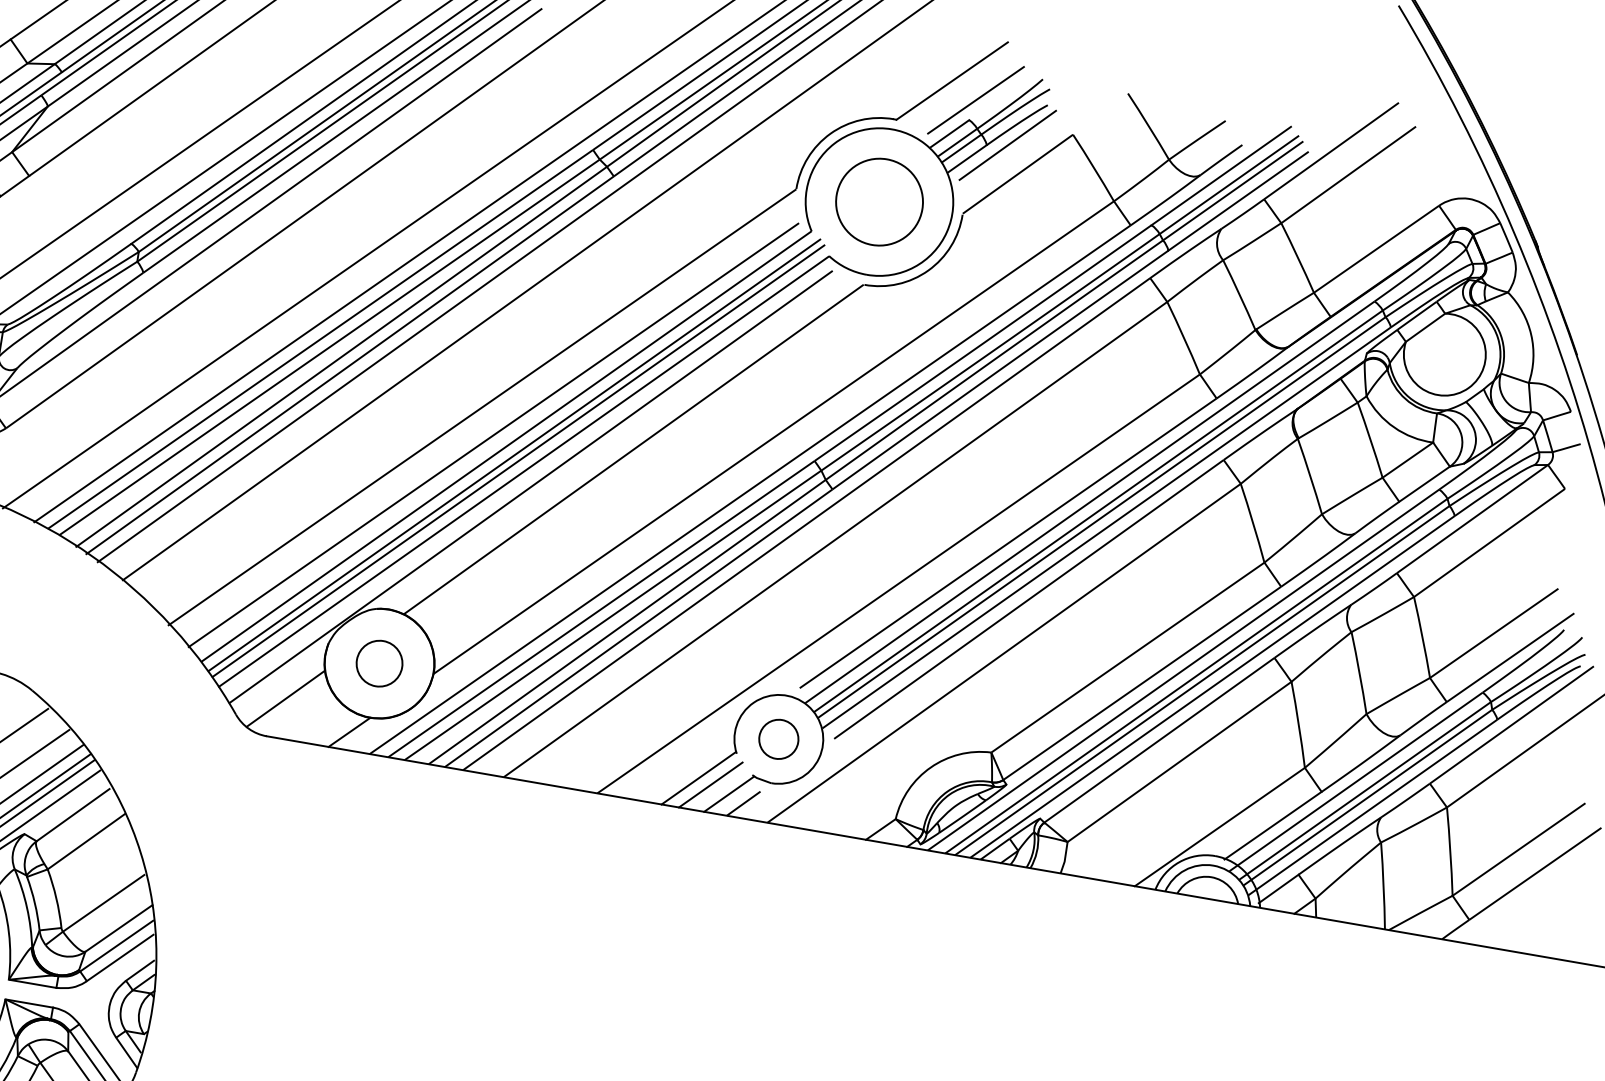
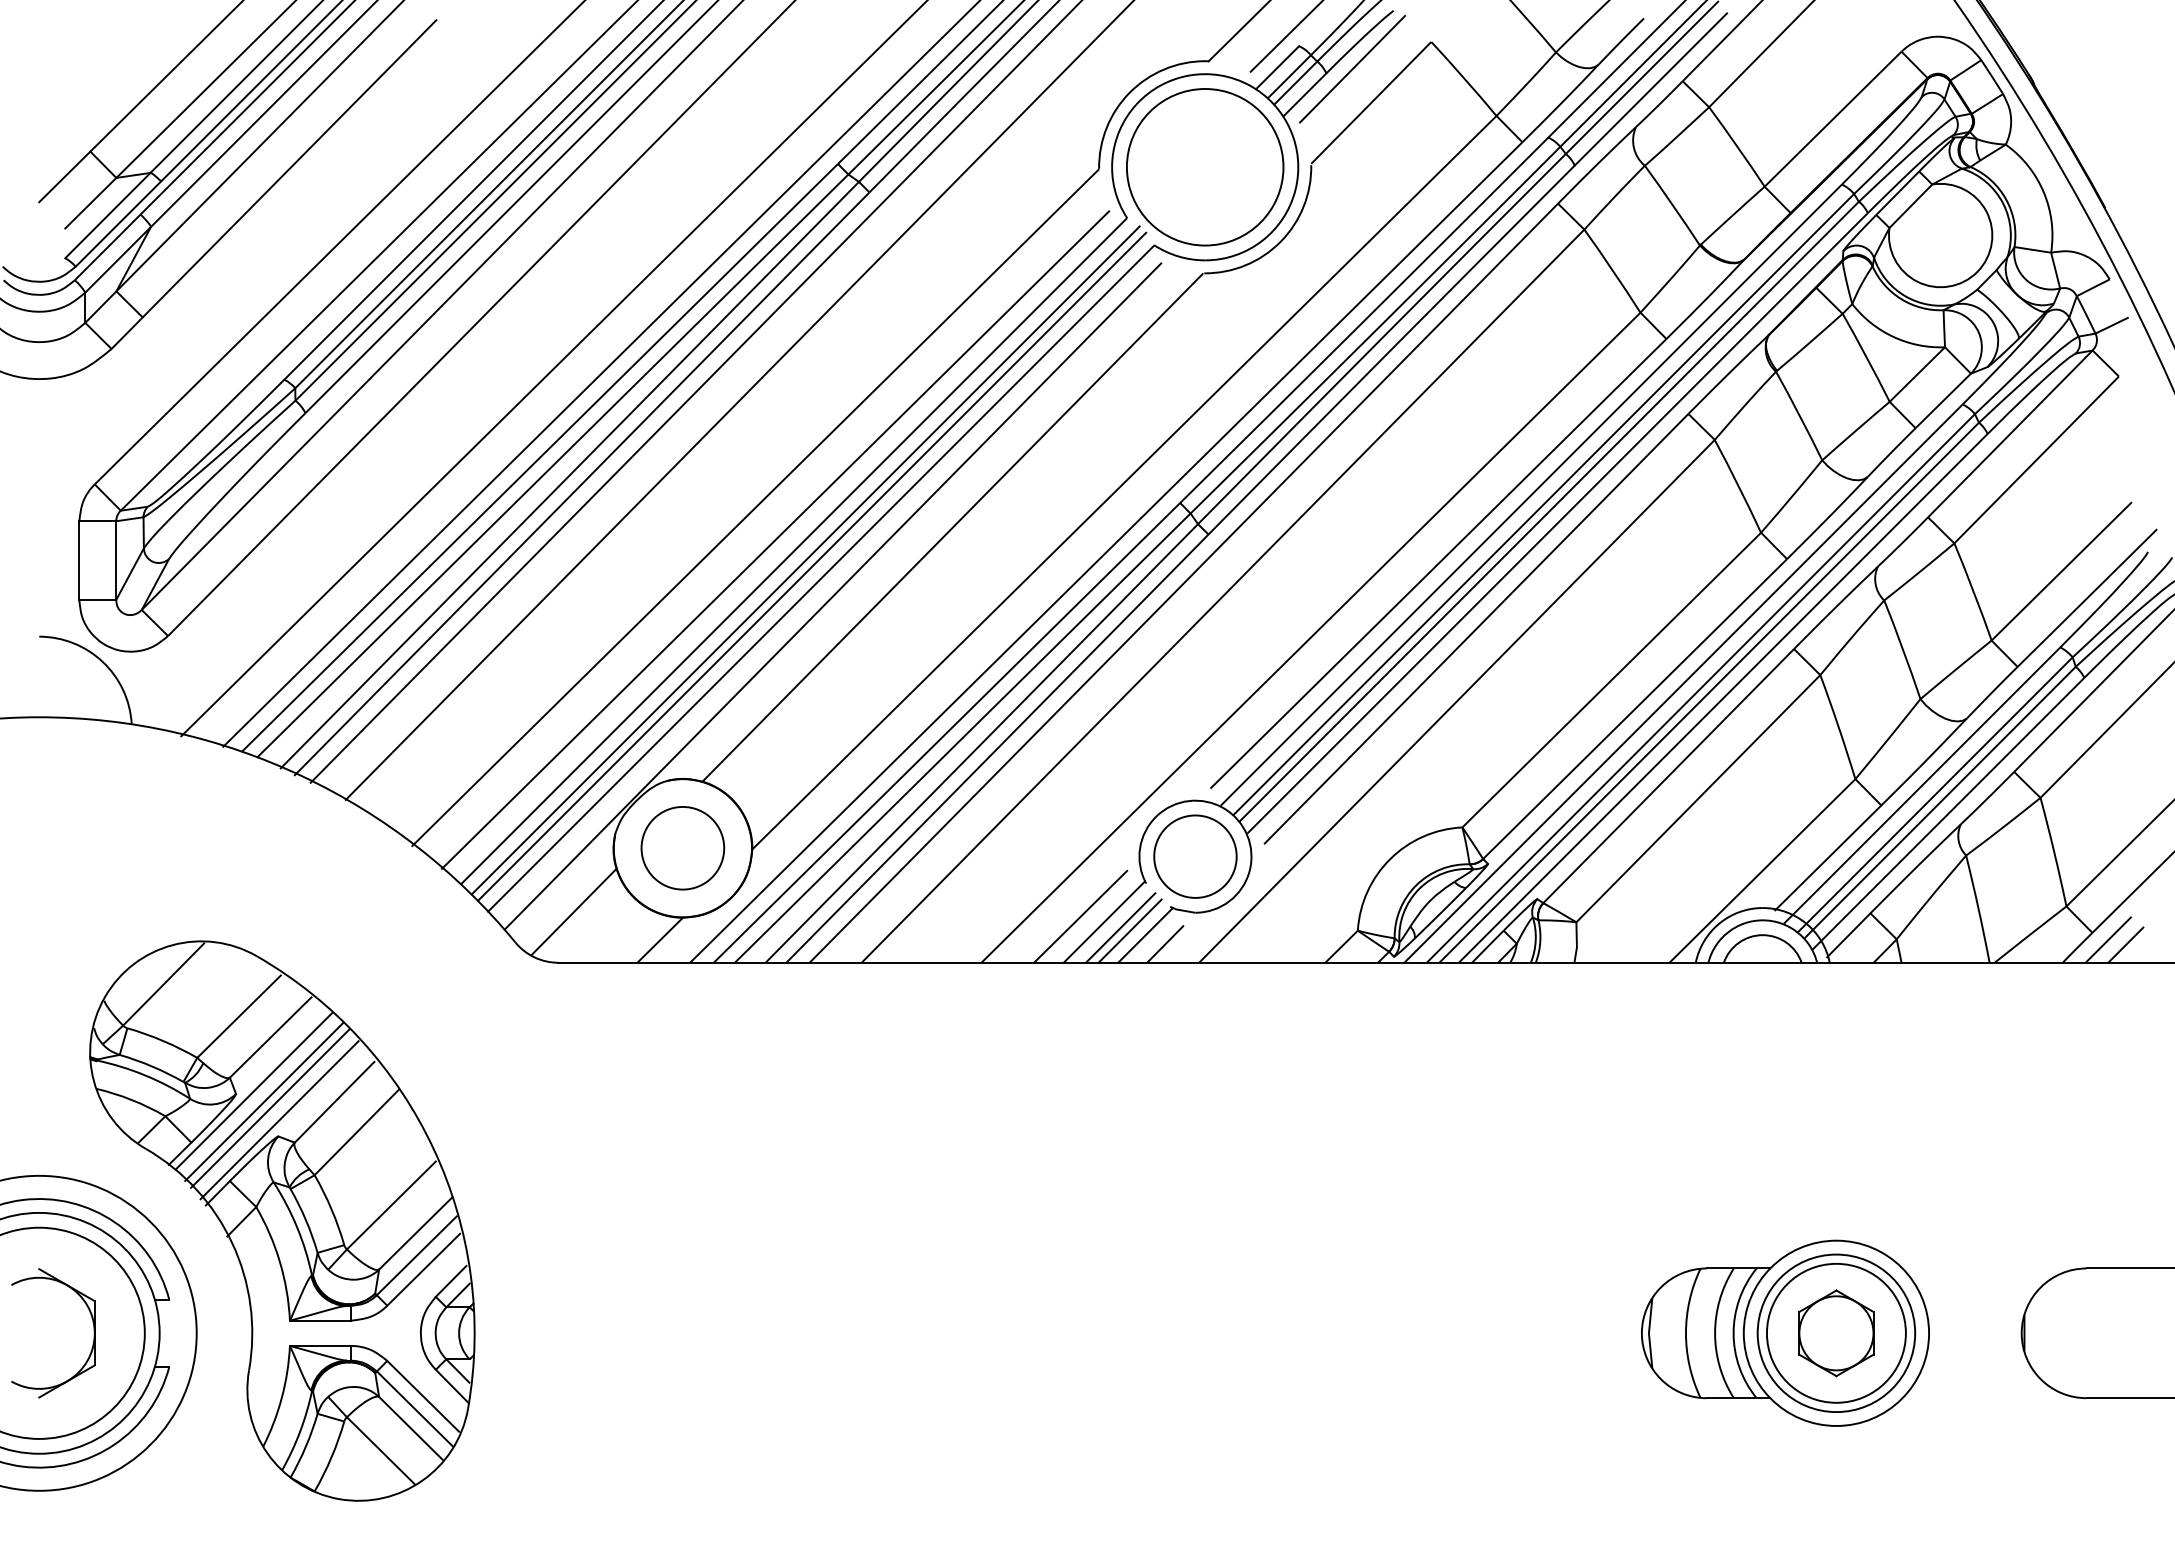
circle: (879, 202) -> (1205, 167), size x1.43
circle: (379, 663) -> (682, 848), size x1.43
circle: (778, 739) -> (1195, 856), size x1.67
line: (680, 770) -> (1080, 916), added
line: (717, 788) -> (1129, 930), added
line: (1480, 927) -> (2107, 939), added
line: (1493, 933) -> (2125, 944), added

